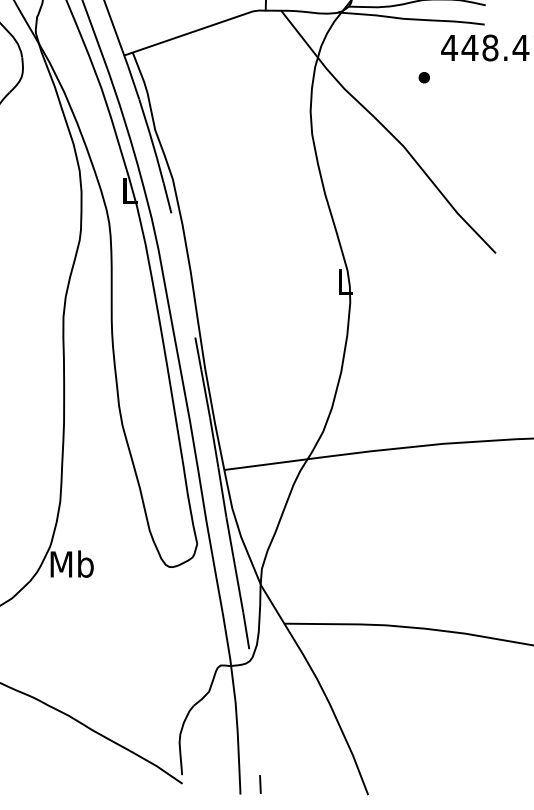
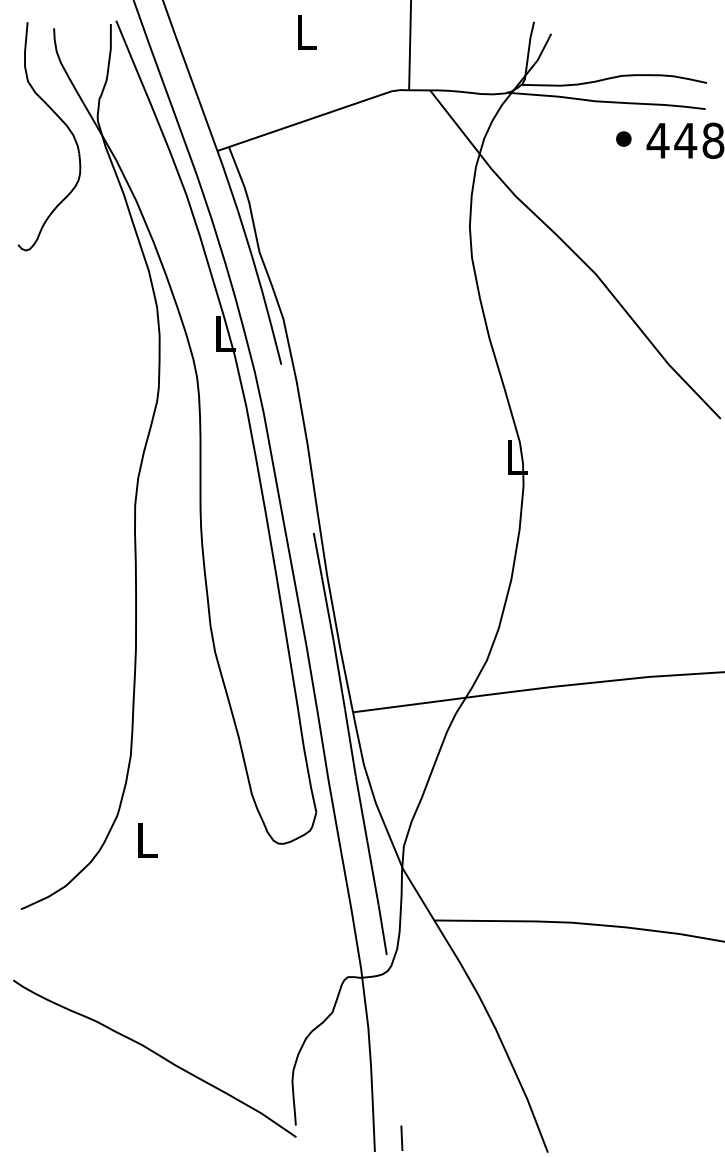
part: (424, 77) -> (623, 138), moved
text: (71, 563) -> (146, 839), Mb -> L

